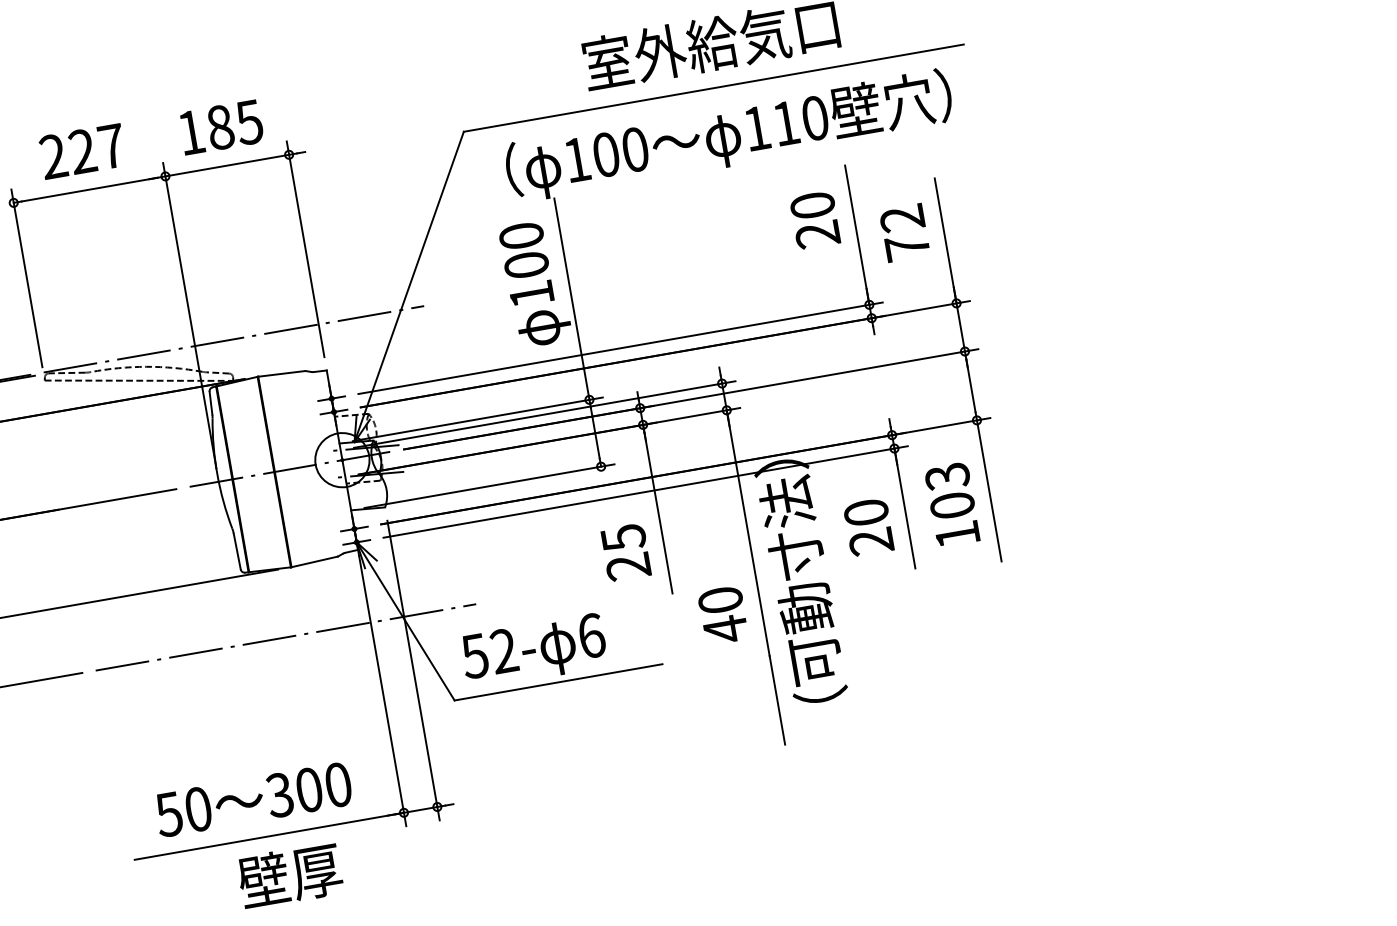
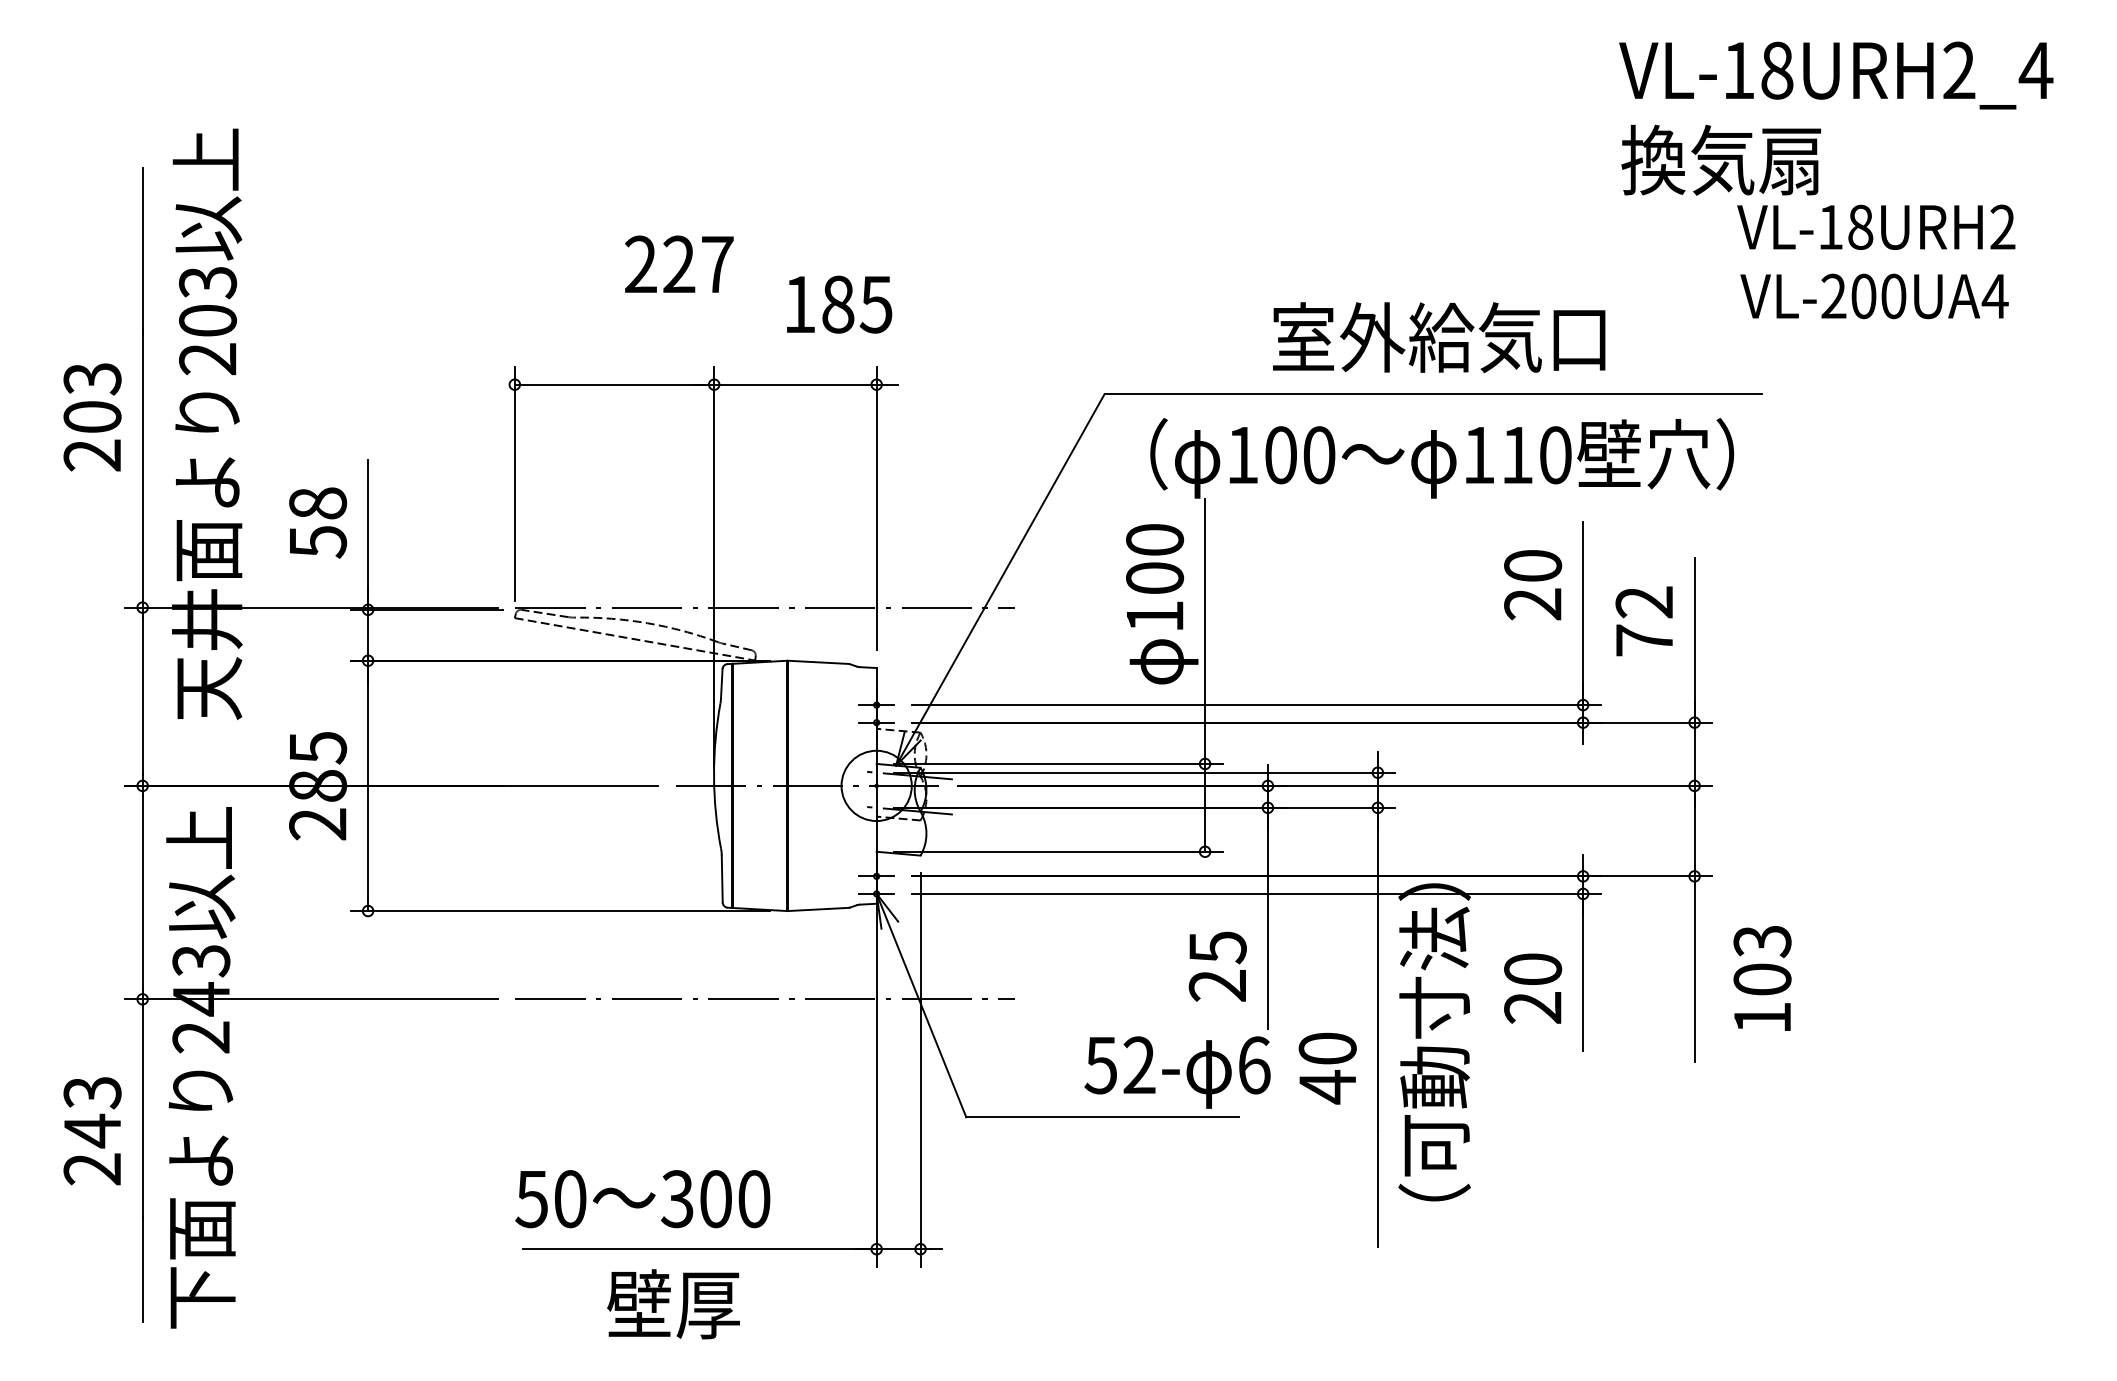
text: (221, 127) -> (839, 304), moved
text: (82, 150) -> (679, 263), moved
text: (952, 504) -> (1762, 978), moved
text: (534, 651) -> (1177, 1072), moved
text: (253, 800) -> (642, 1199), moved
text: (290, 876) -> (673, 1304), moved

